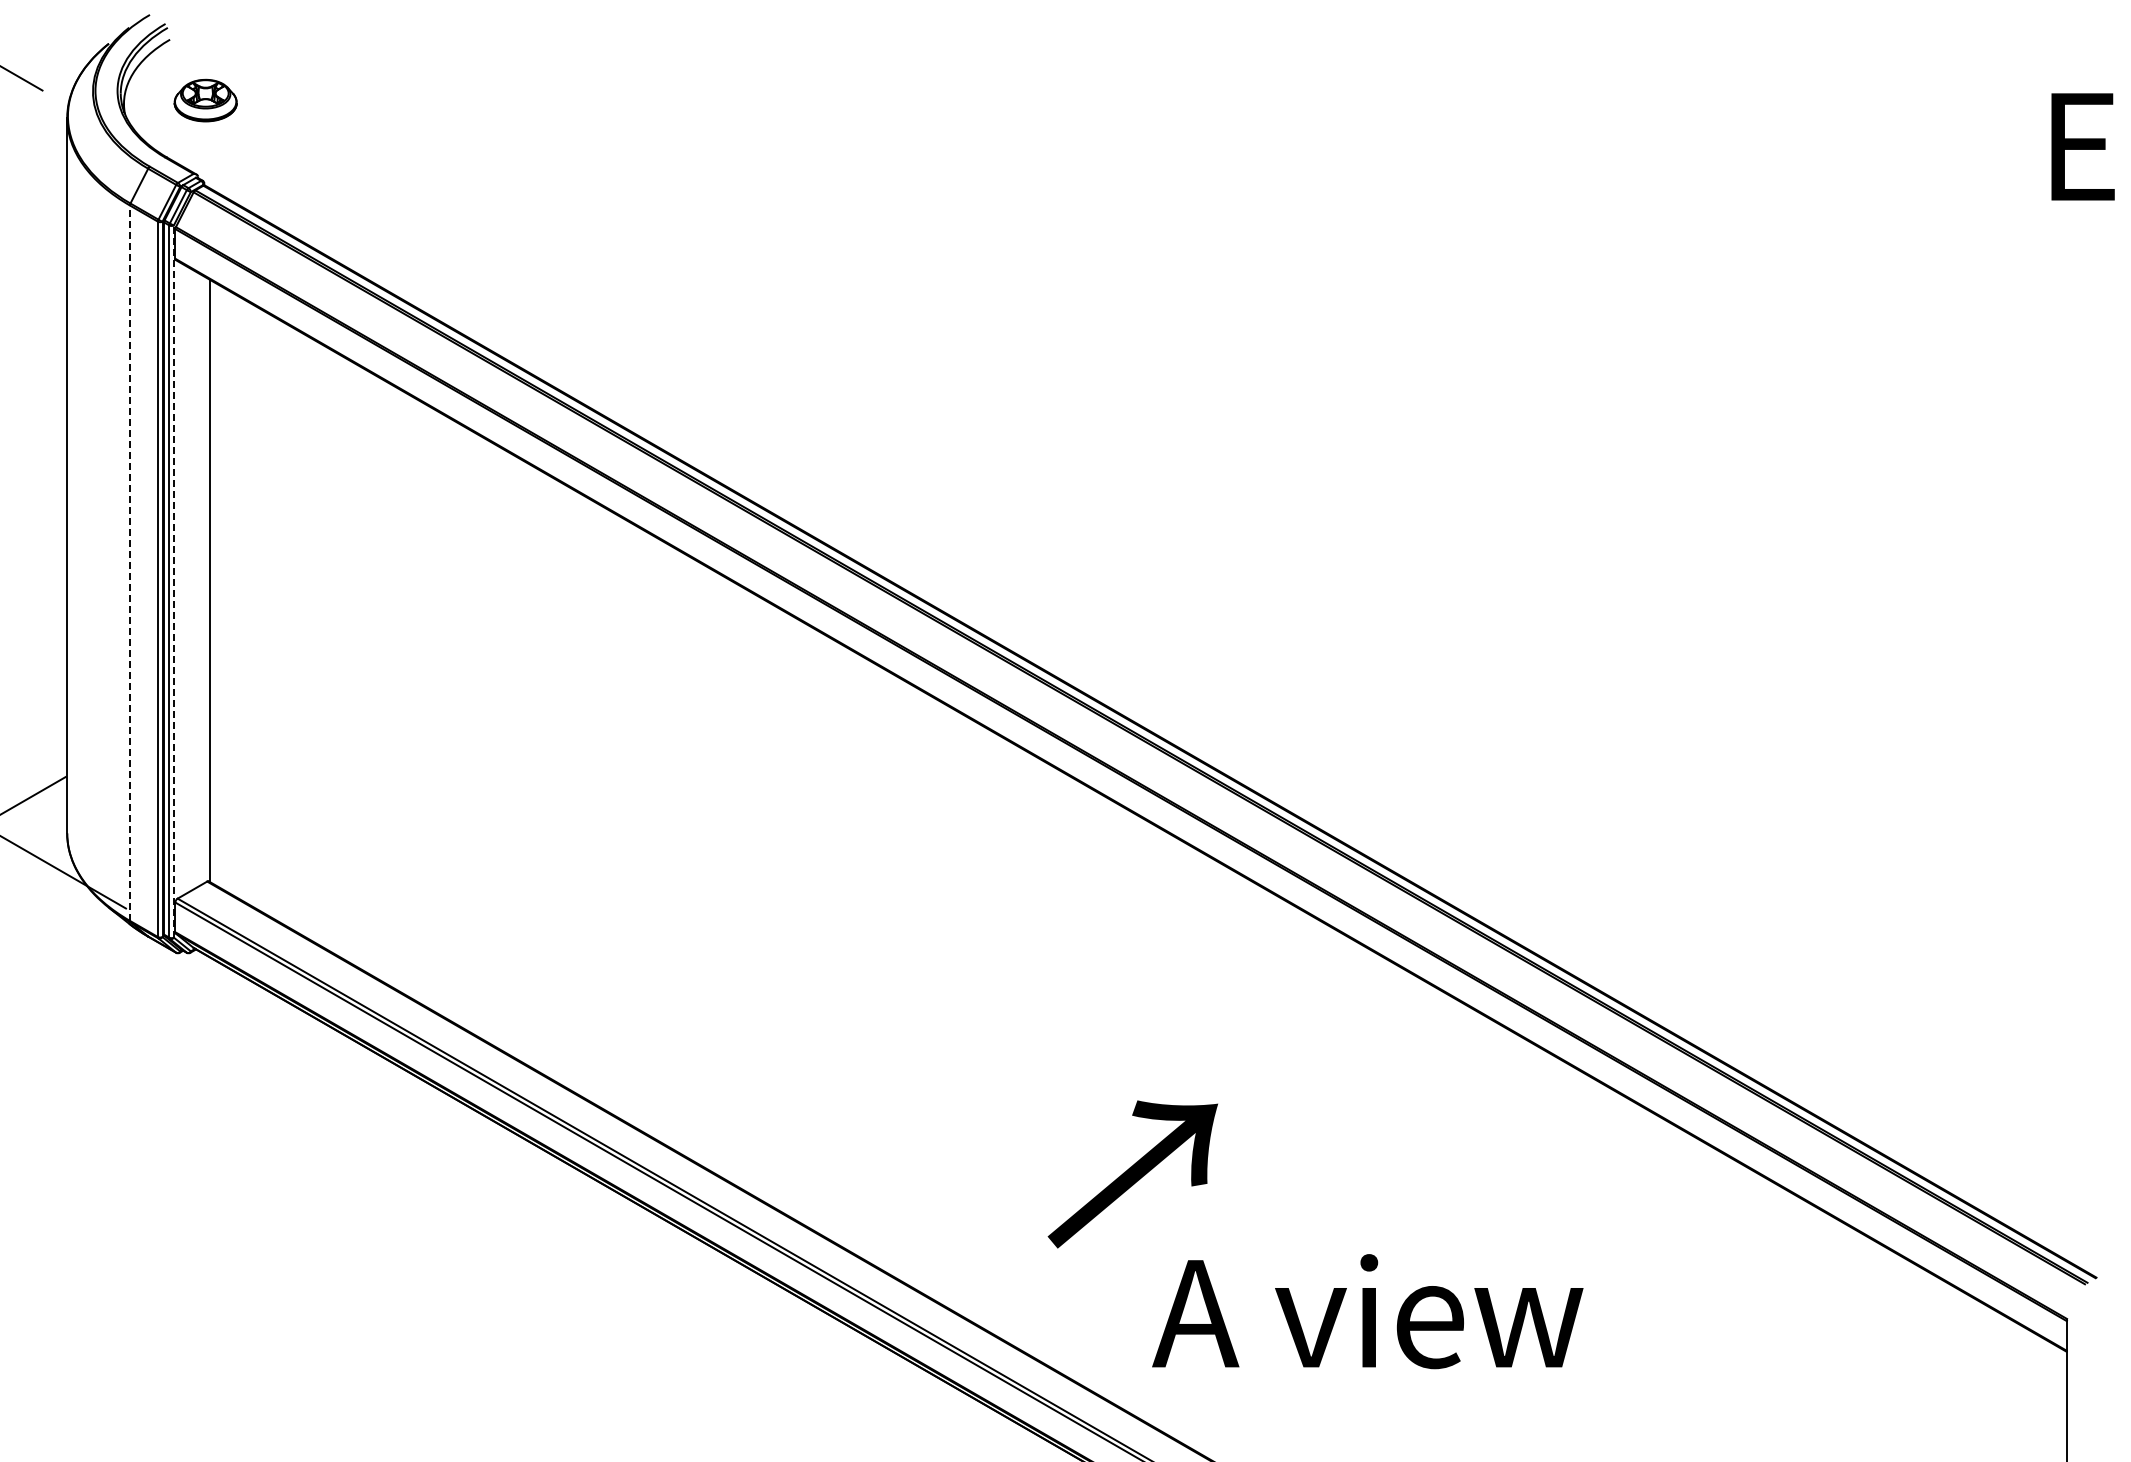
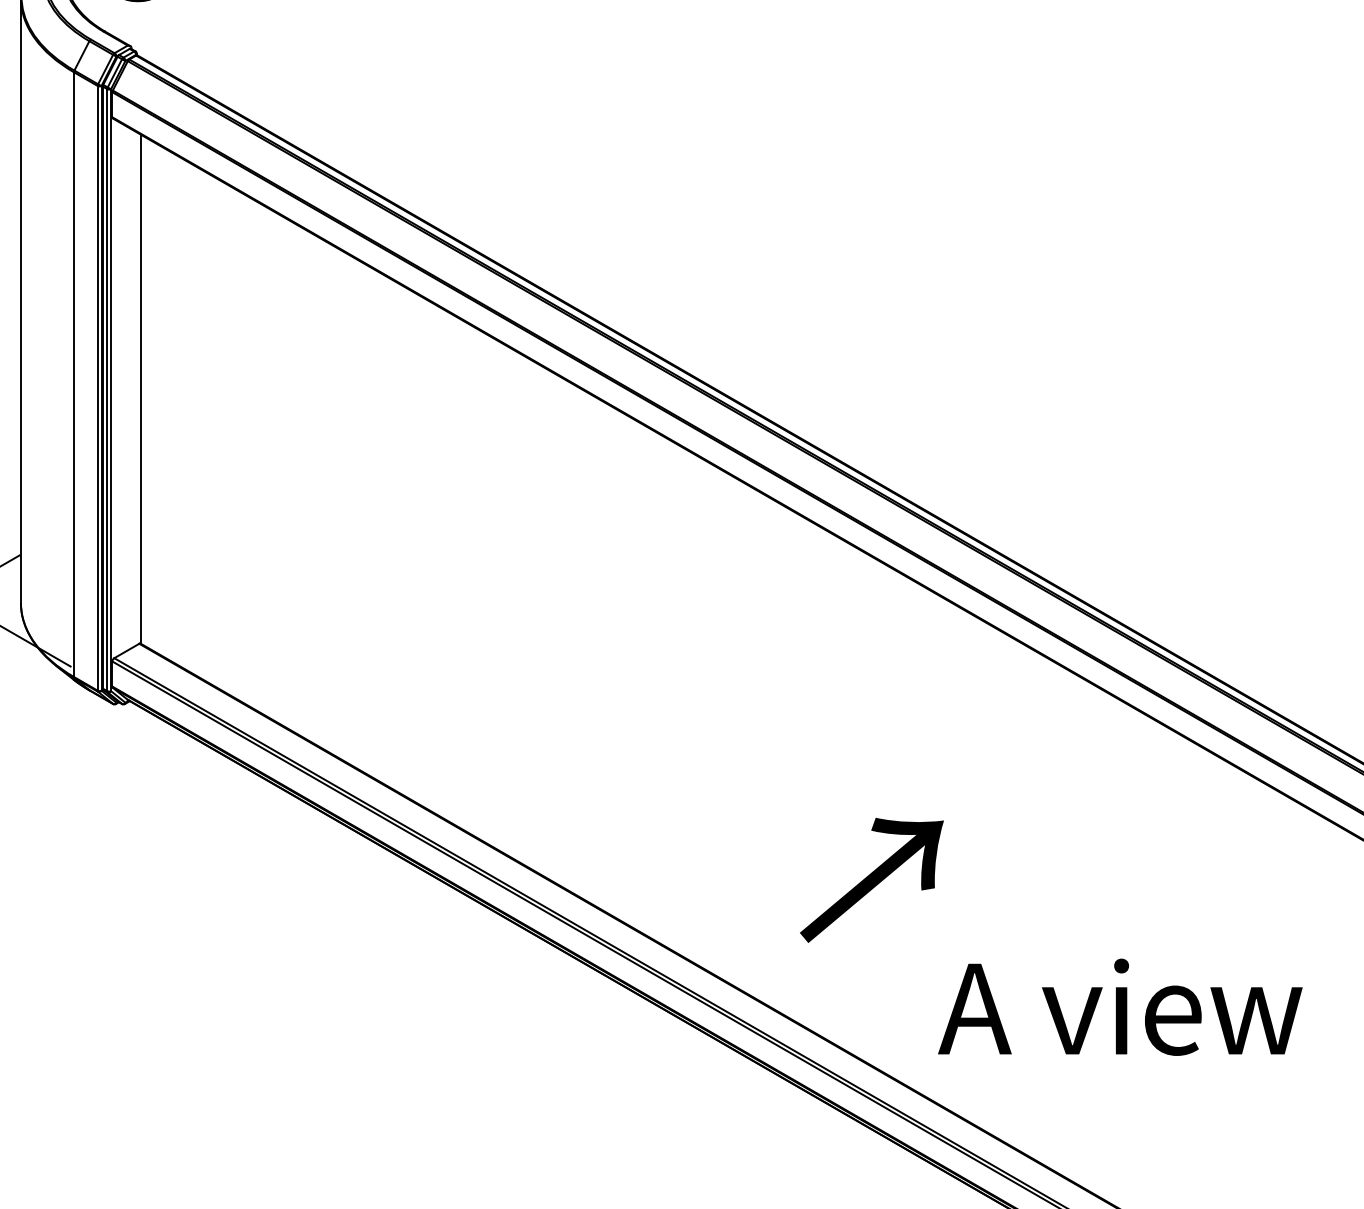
line: (129, 563) -> (73, 374), dashed -> solid
line: (173, 581) -> (110, 390), dashed -> solid
text: (1132, 1174) -> (871, 880), moved

